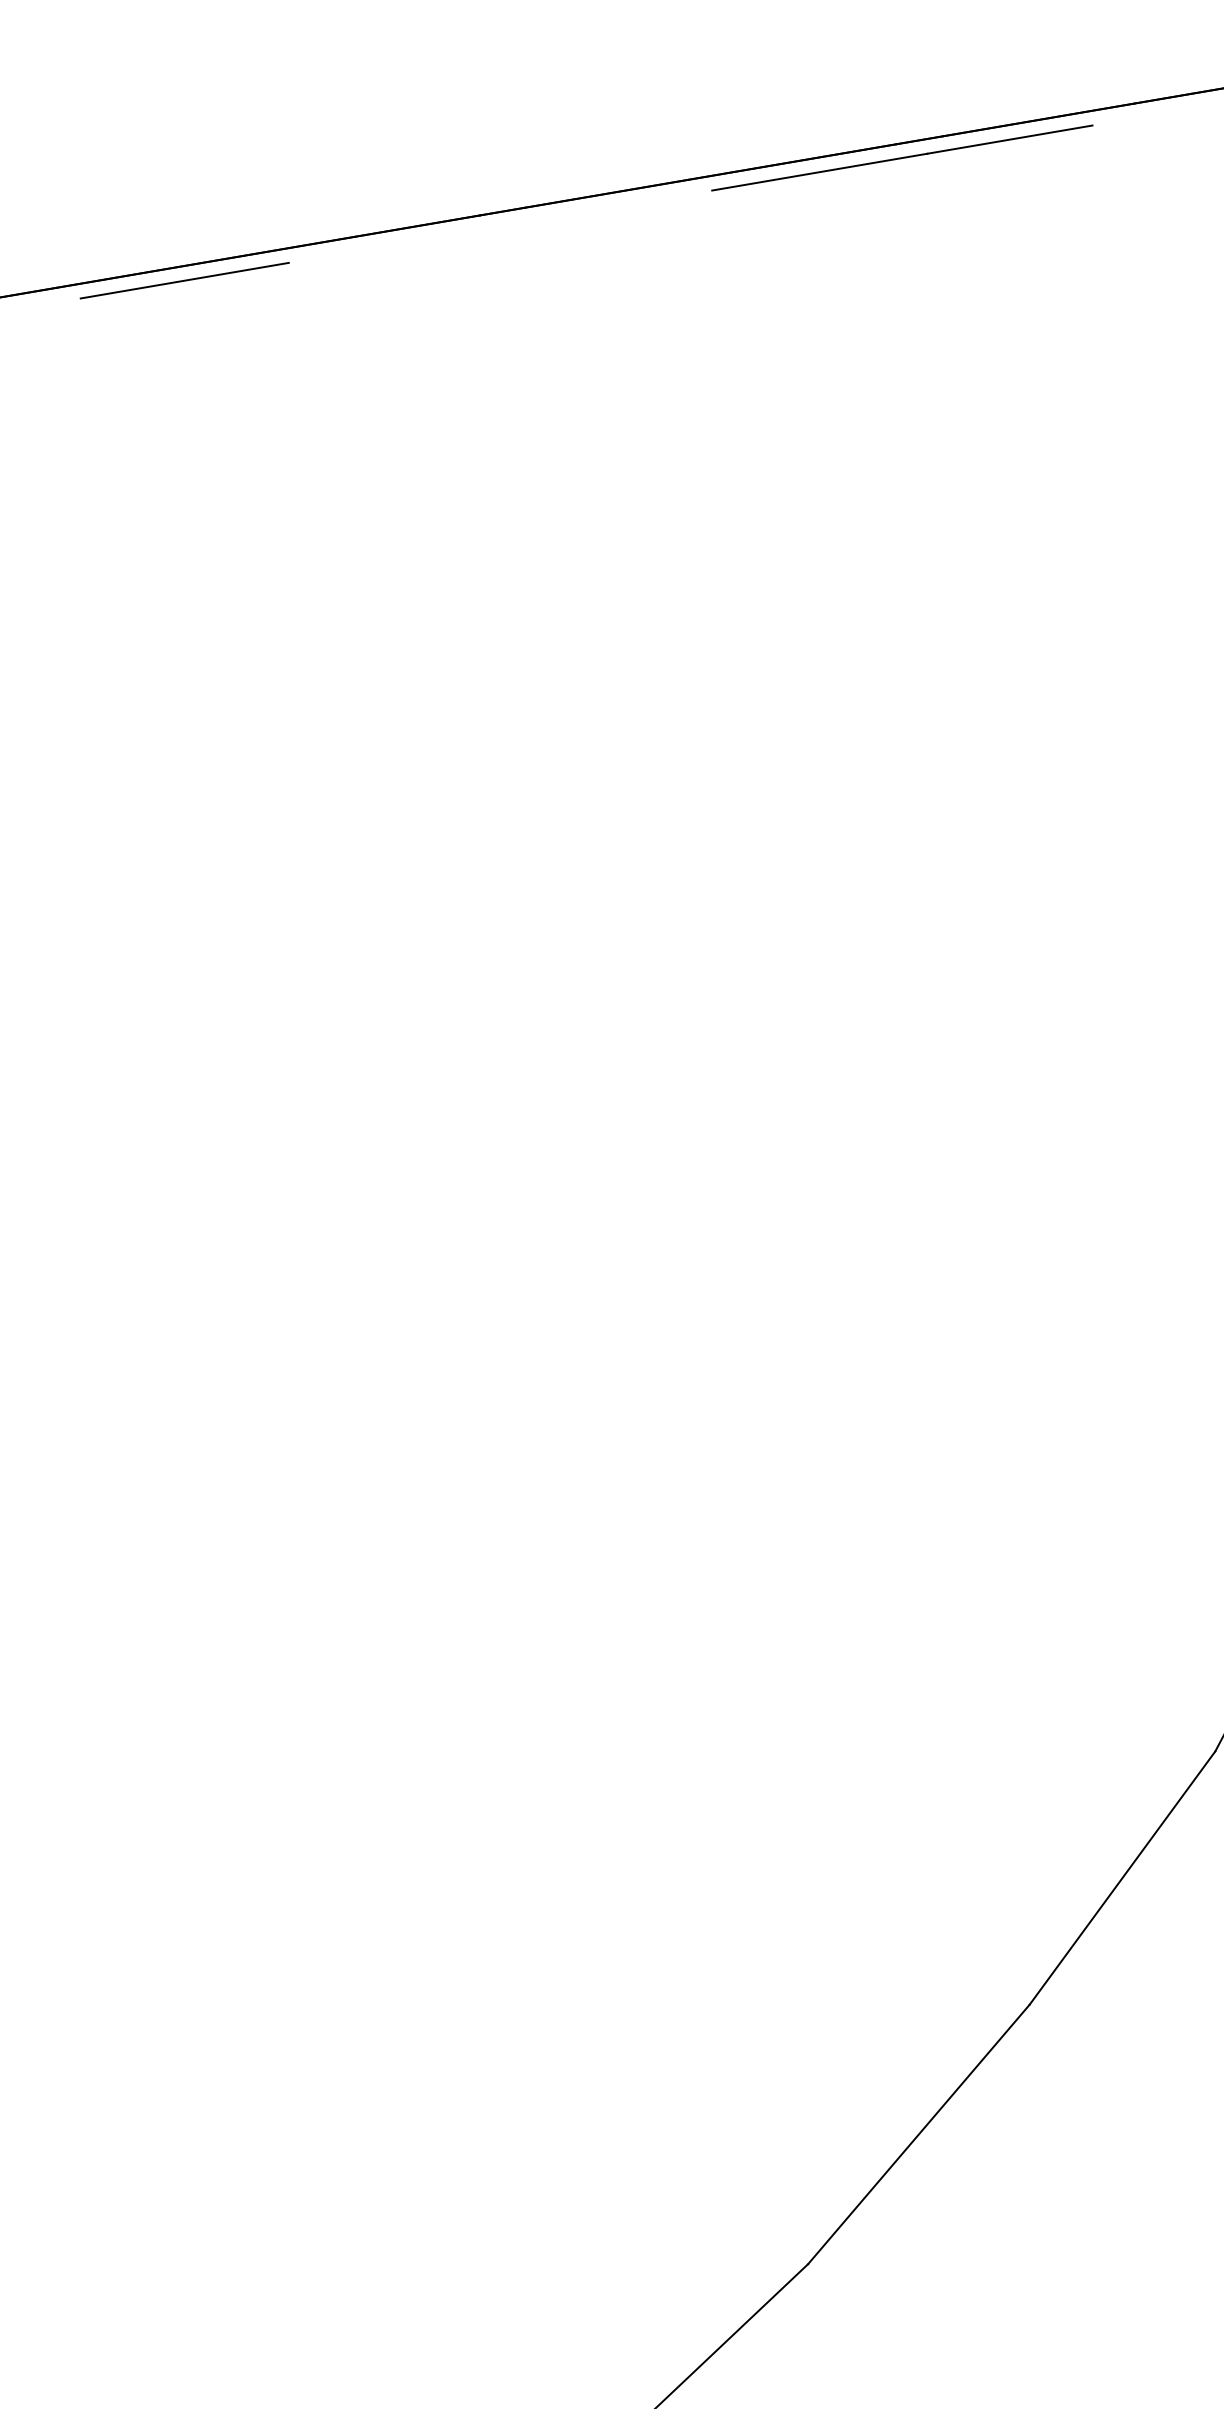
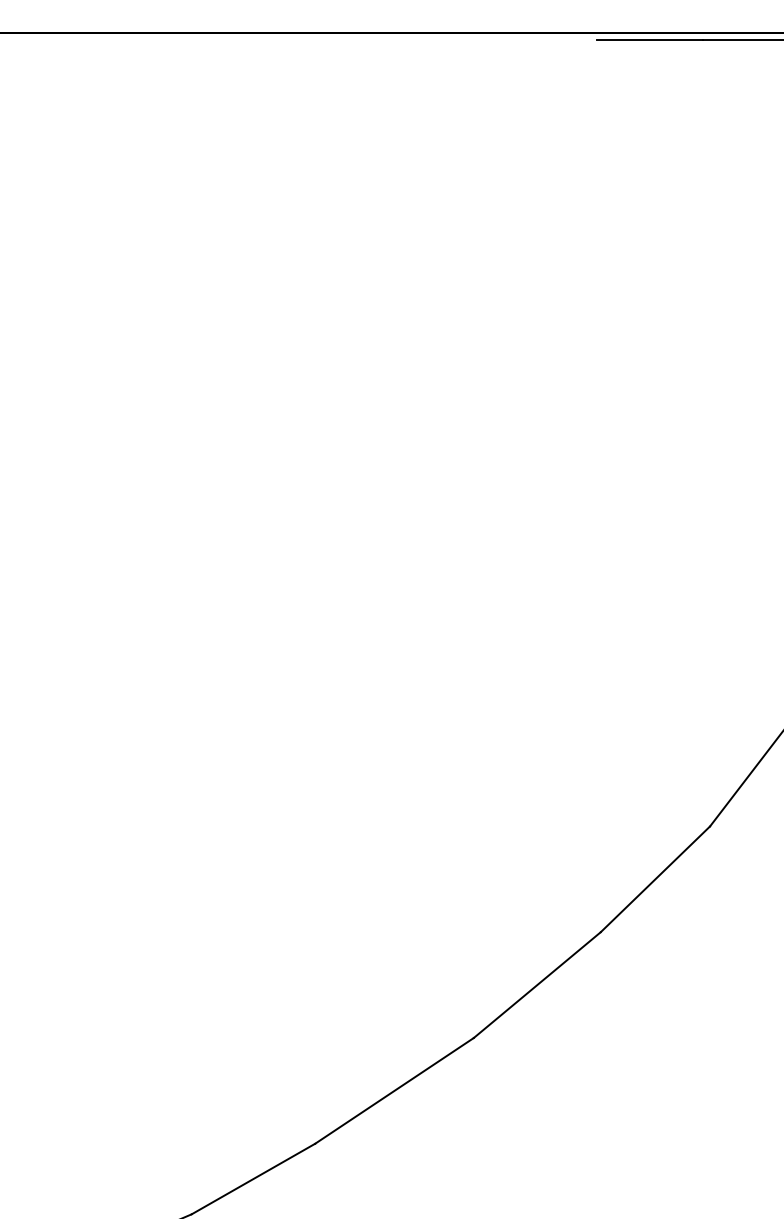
line: (183, 281) -> (337, 40), removed

